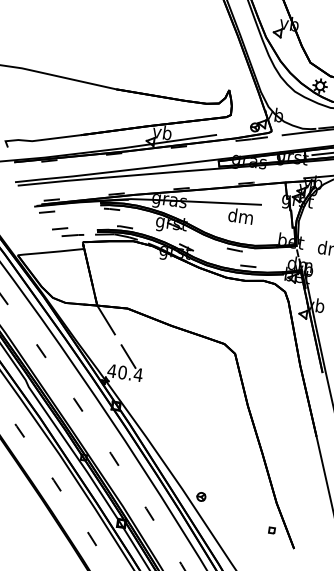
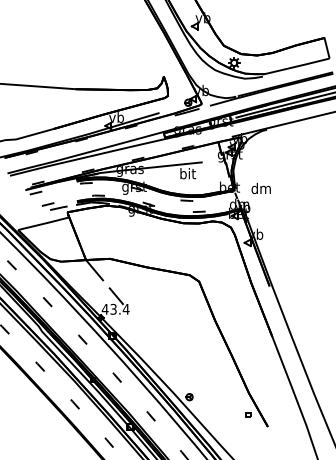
text: (240, 216) -> (187, 173), dm -> bit
text: (122, 372) -> (113, 309), 40.4 -> 43.4

